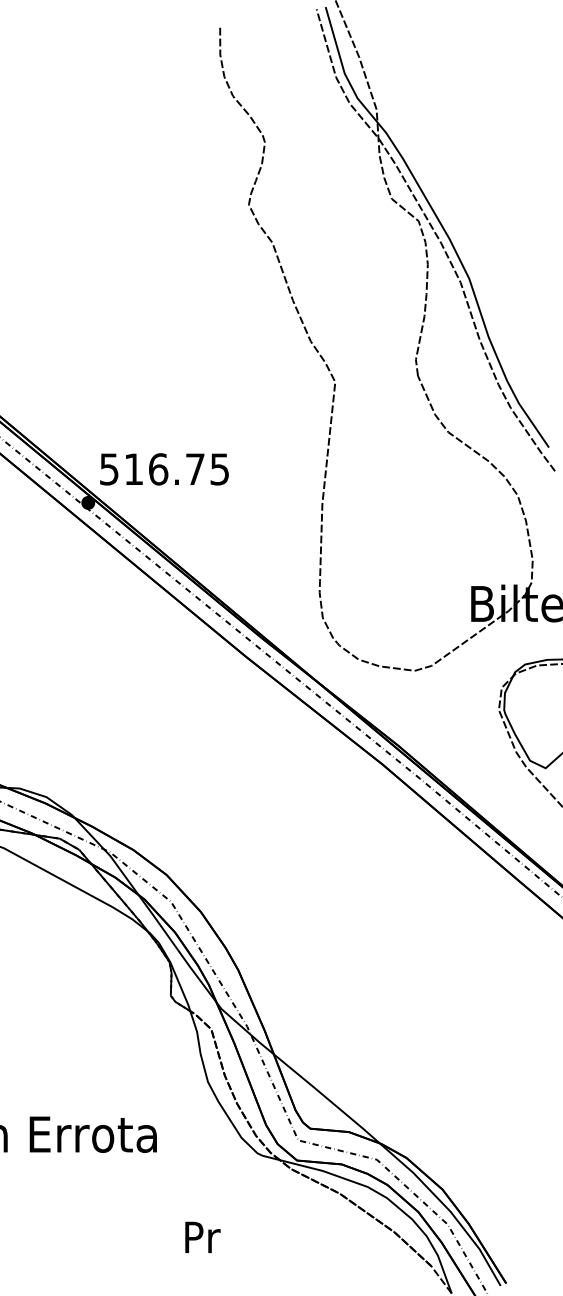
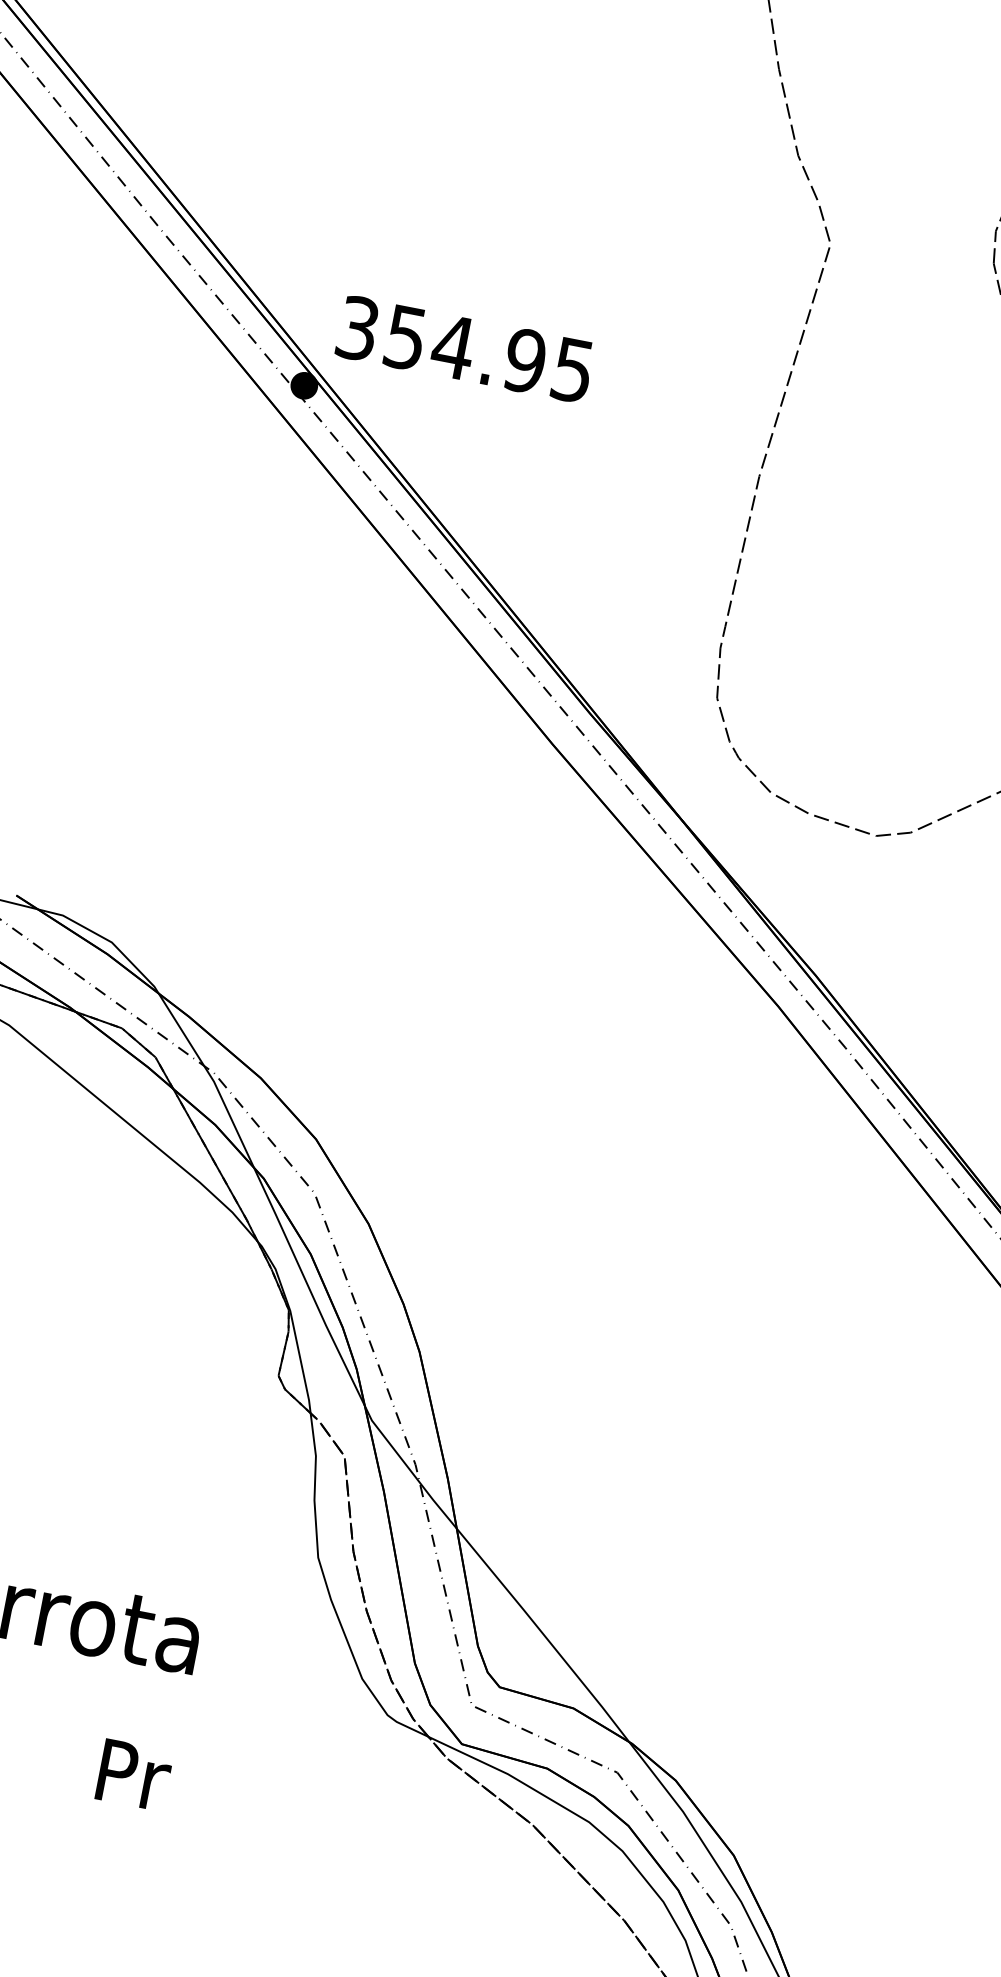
text: (152, 469) -> (441, 345), 516.75 -> 354.95
text: (202, 1236) -> (133, 1773), moved

